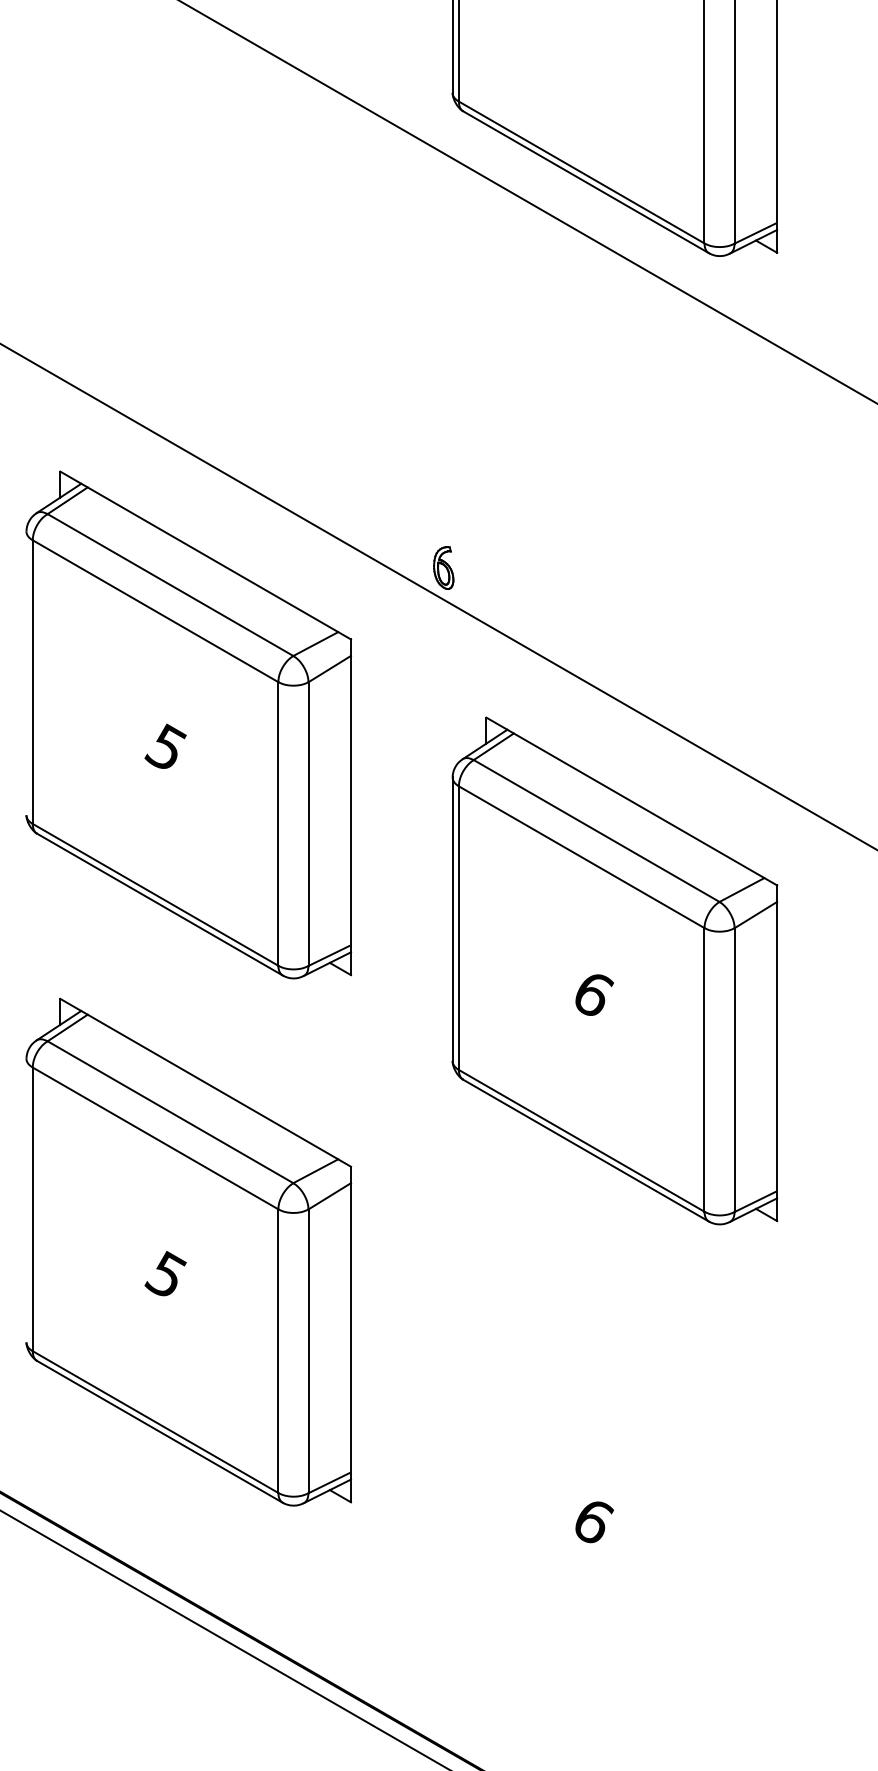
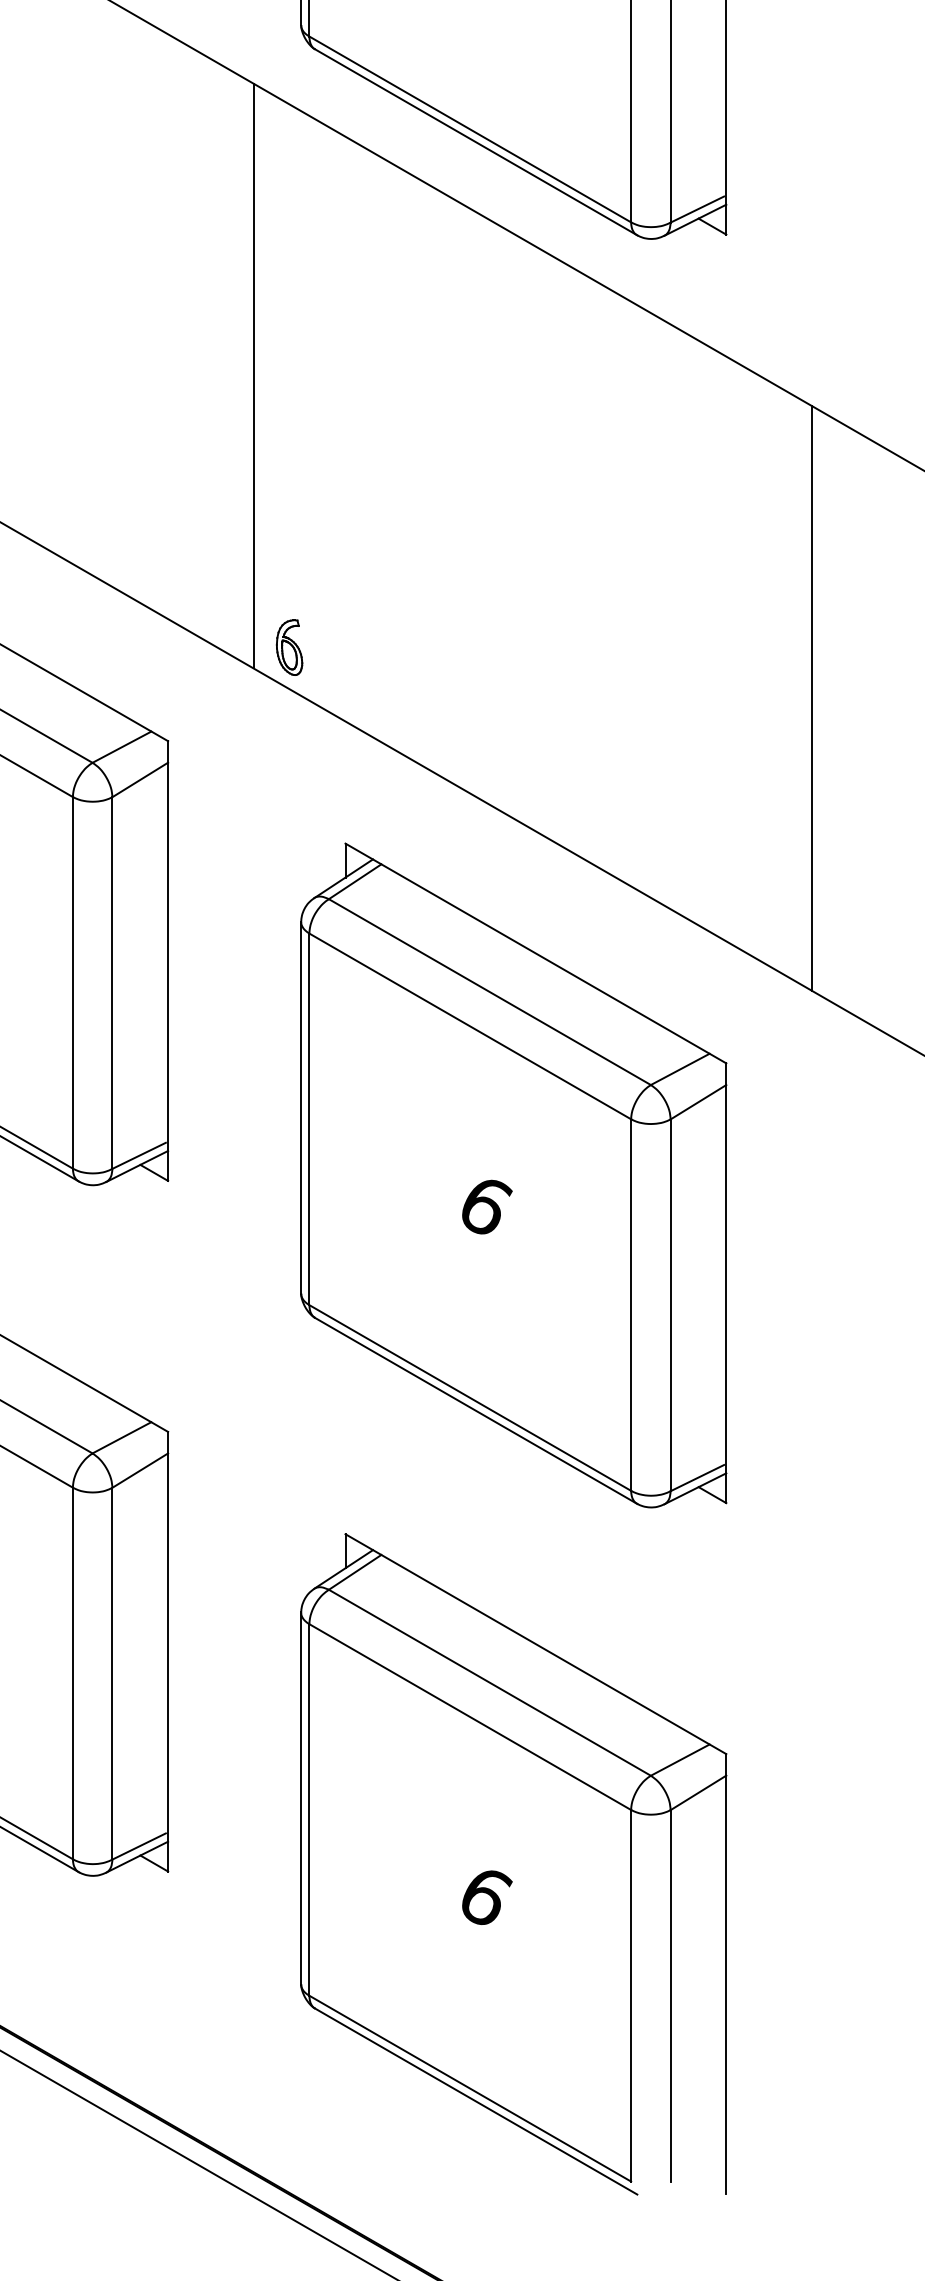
line: (416, 360) -> (253, 375), added
line: (842, 606) -> (811, 697), added
part: (614, 1496) -> (513, 1863), added

